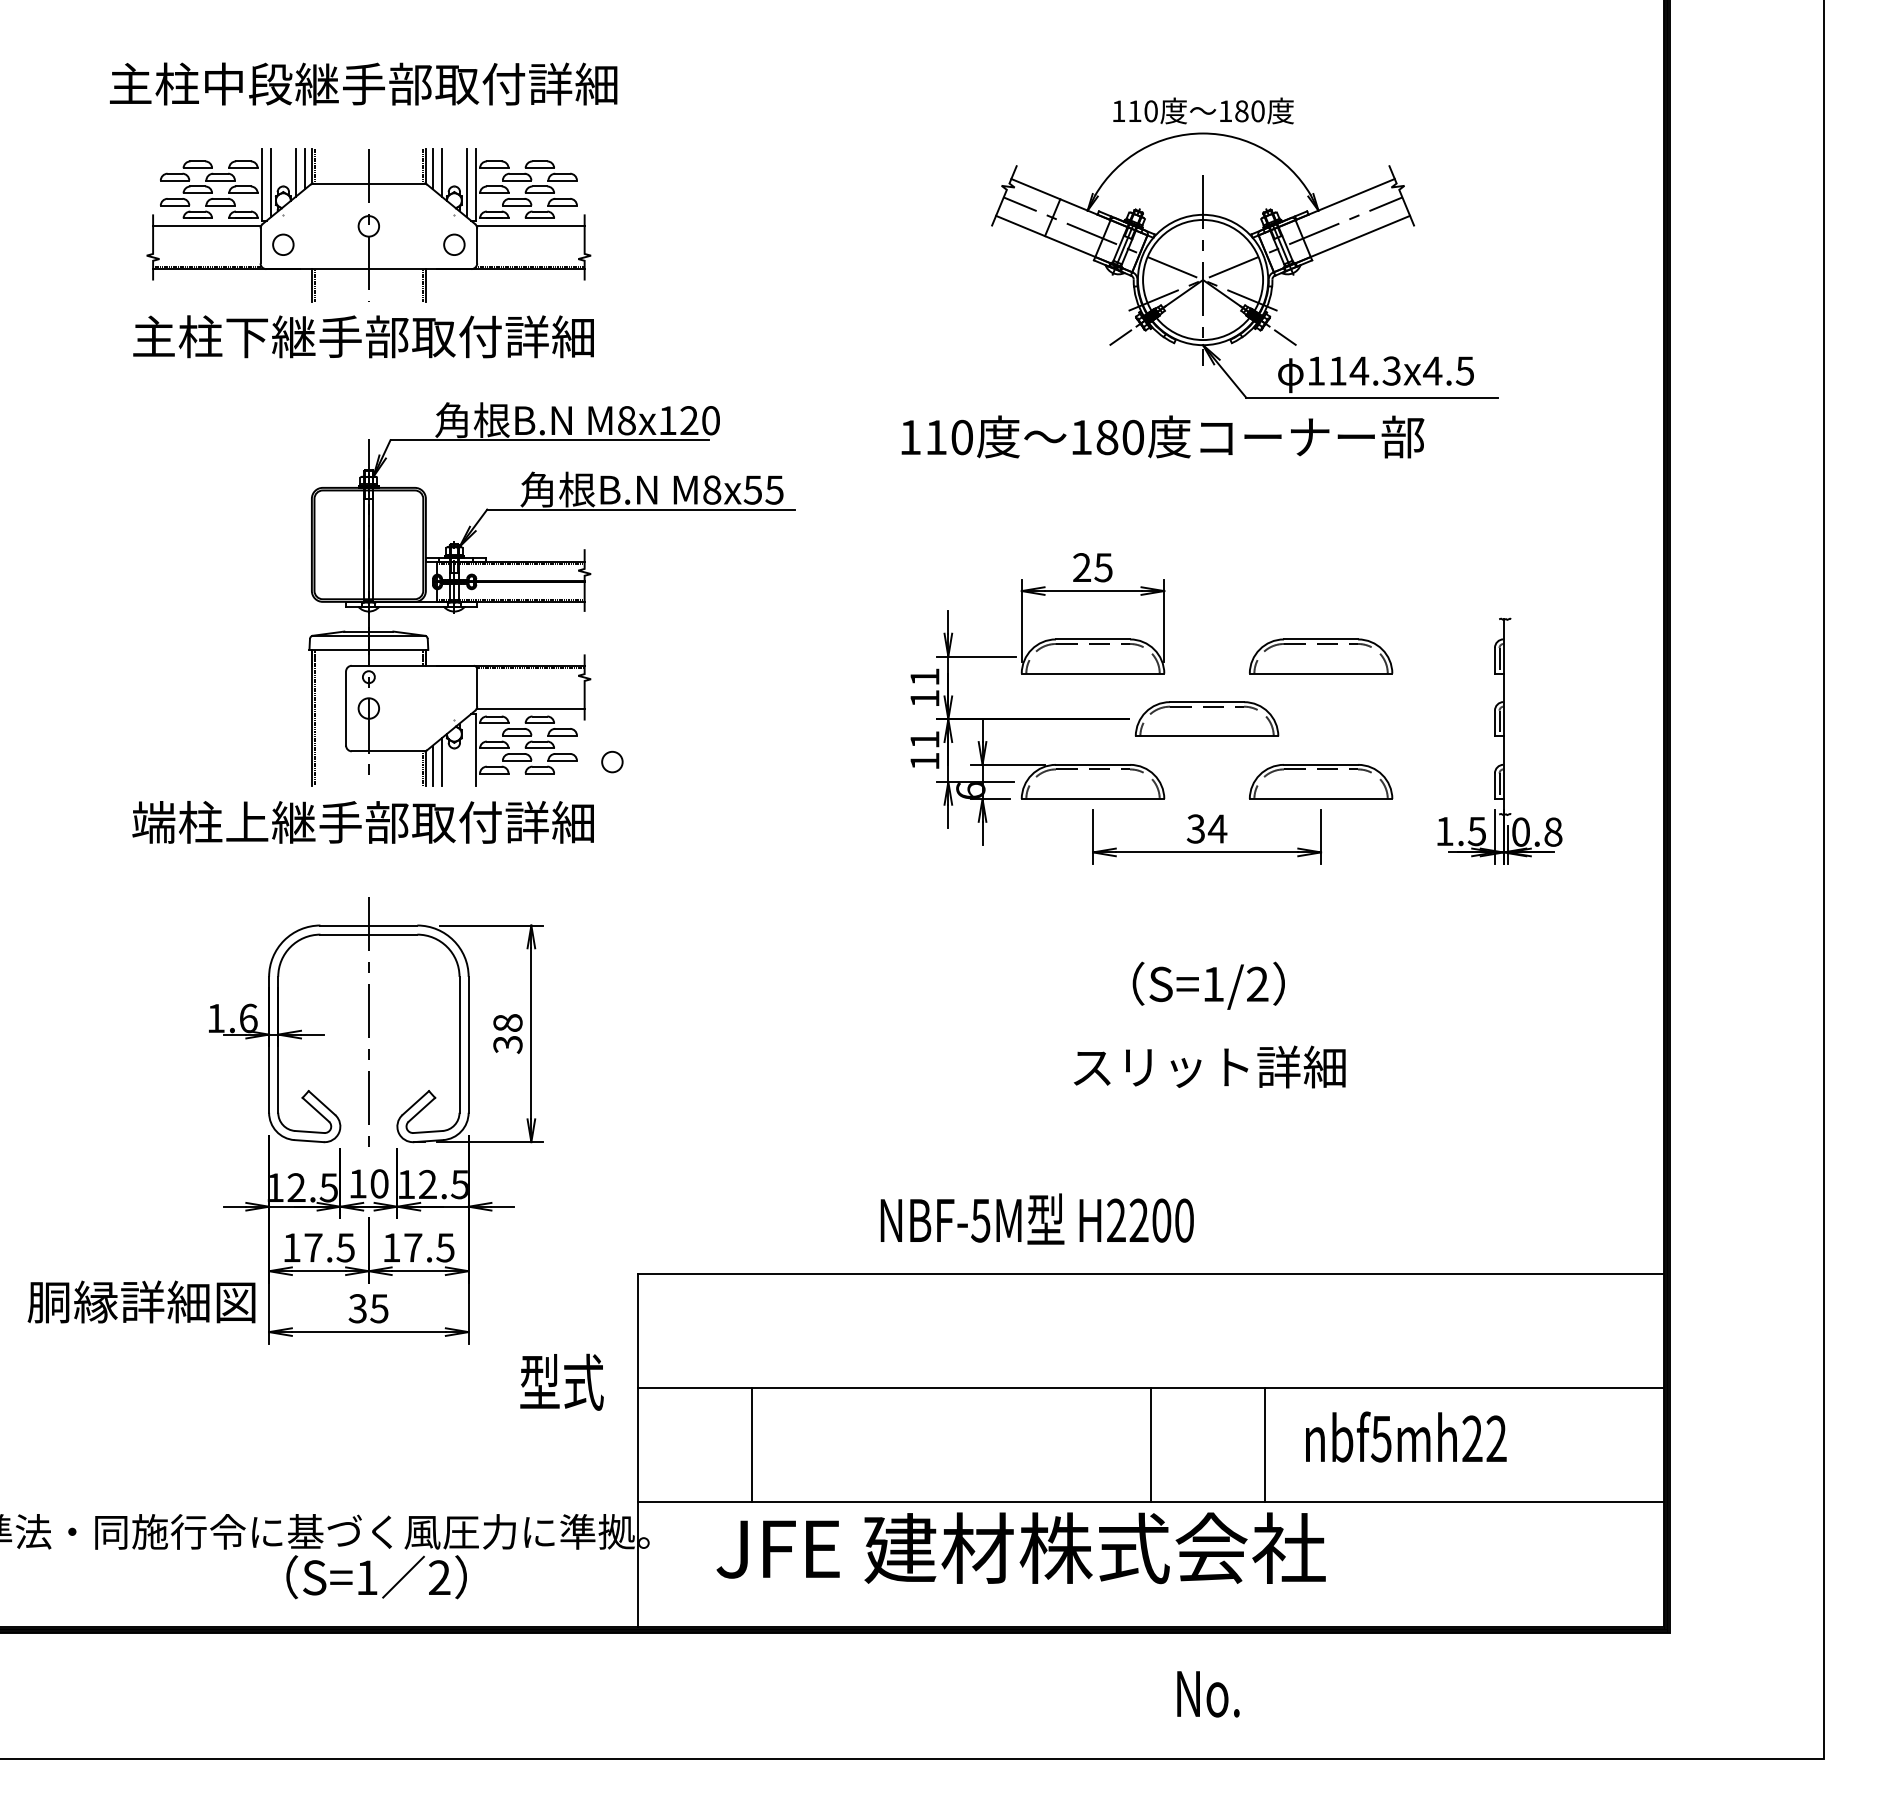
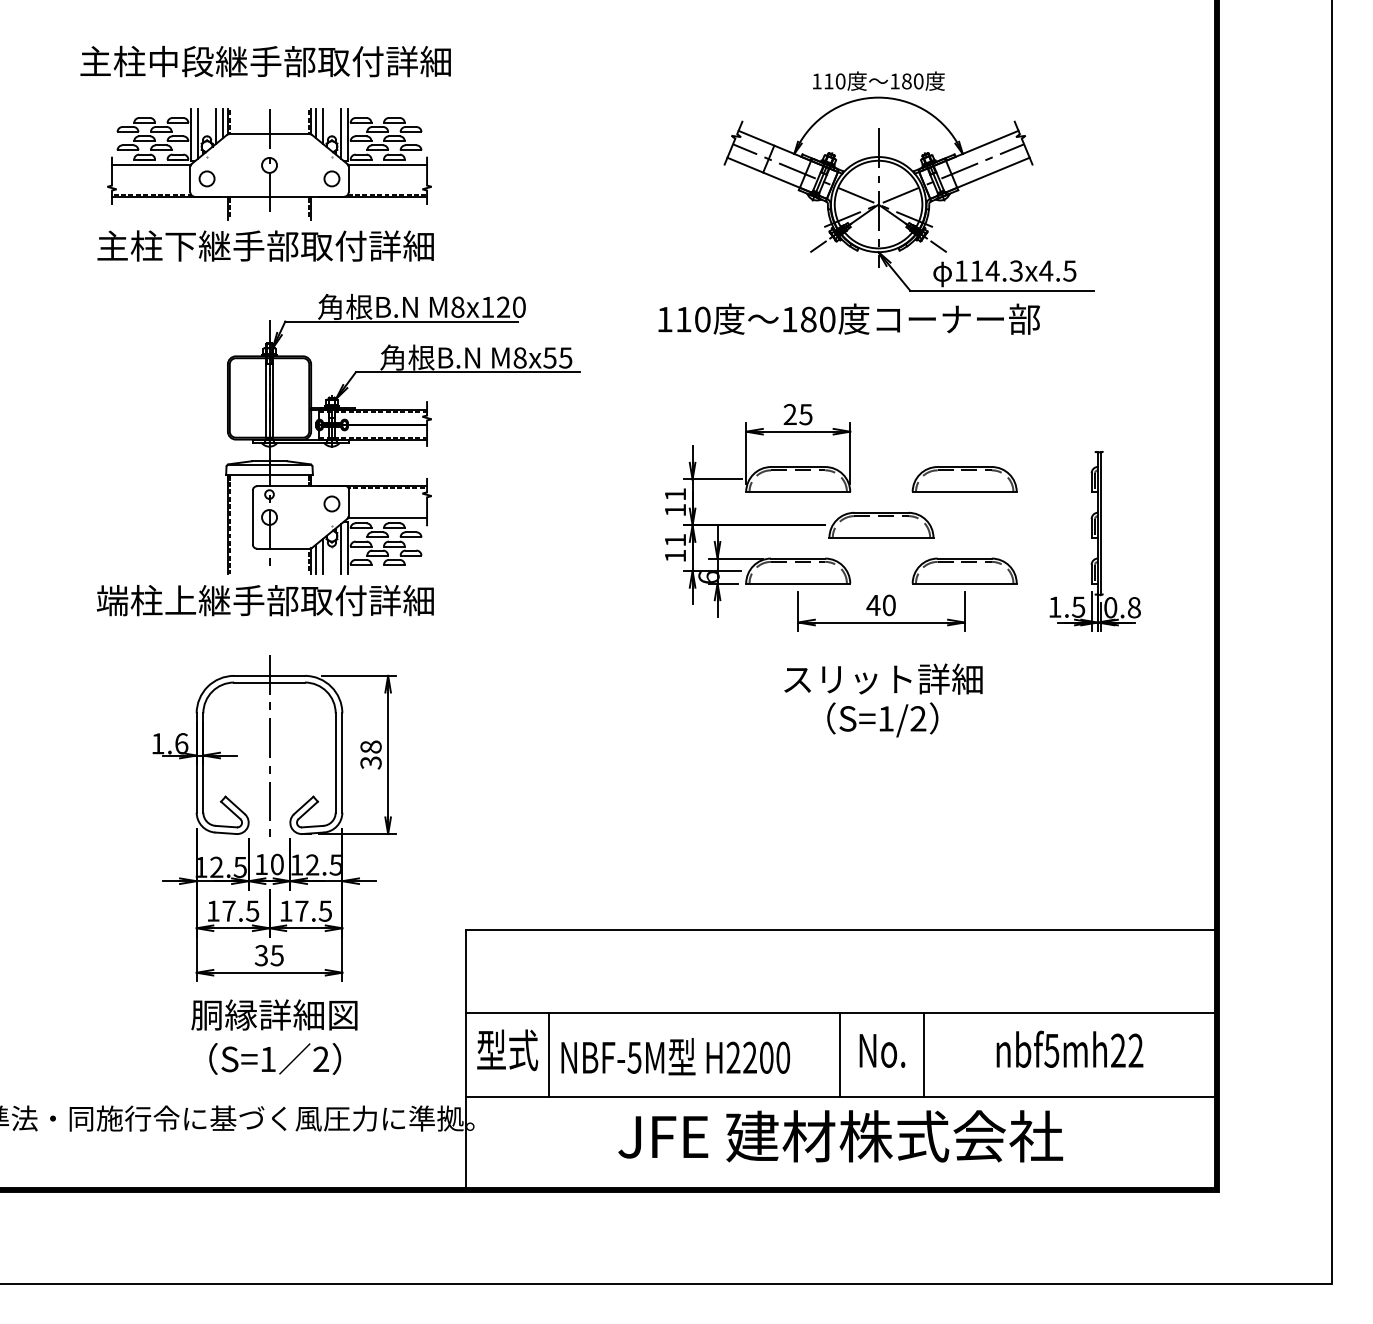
line: (1508, 716) -> (1101, 523), added
line: (466, 751) -> (340, 548), added
circle: (612, 761) -> (332, 503), moved
text: (1206, 828) -> (881, 605), 34 -> 40
text: (1209, 1066) -> (883, 678), moved
text: (1036, 1218) -> (675, 1056), moved
text: (141, 1301) -> (274, 1014), moved
text: (561, 1381) -> (507, 1049), moved
text: (1406, 1436) -> (1070, 1048), moved
text: (1020, 1548) -> (840, 1136), moved
text: (376, 1577) -> (275, 1059), moved
text: (1208, 1694) -> (882, 1051), moved

